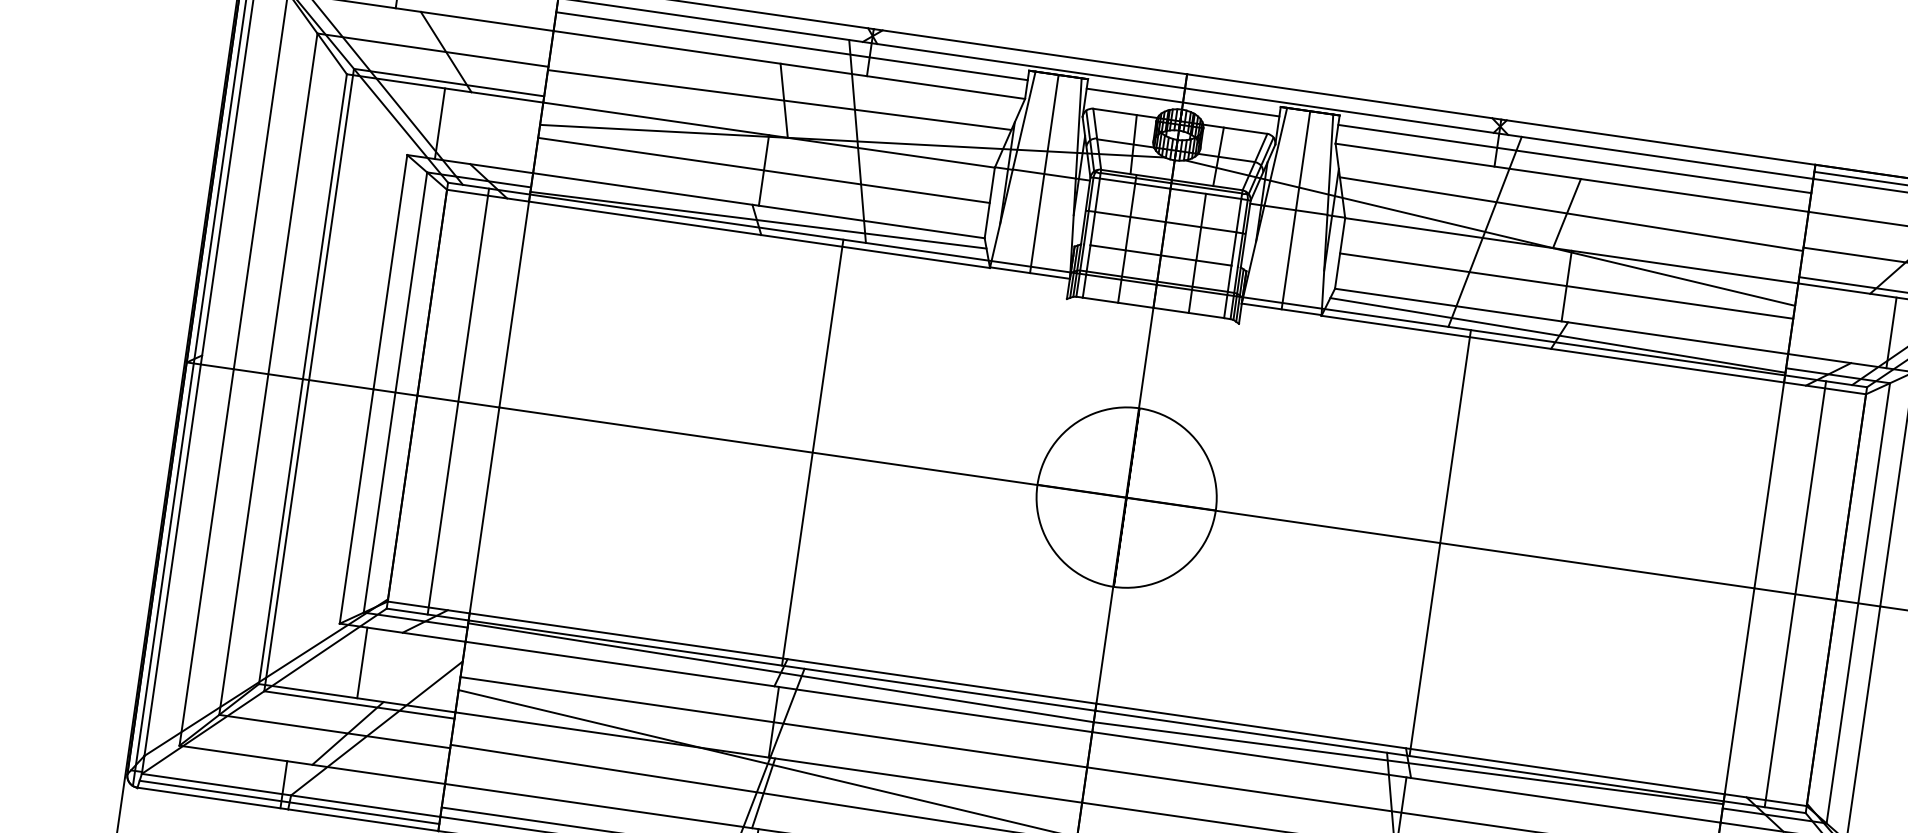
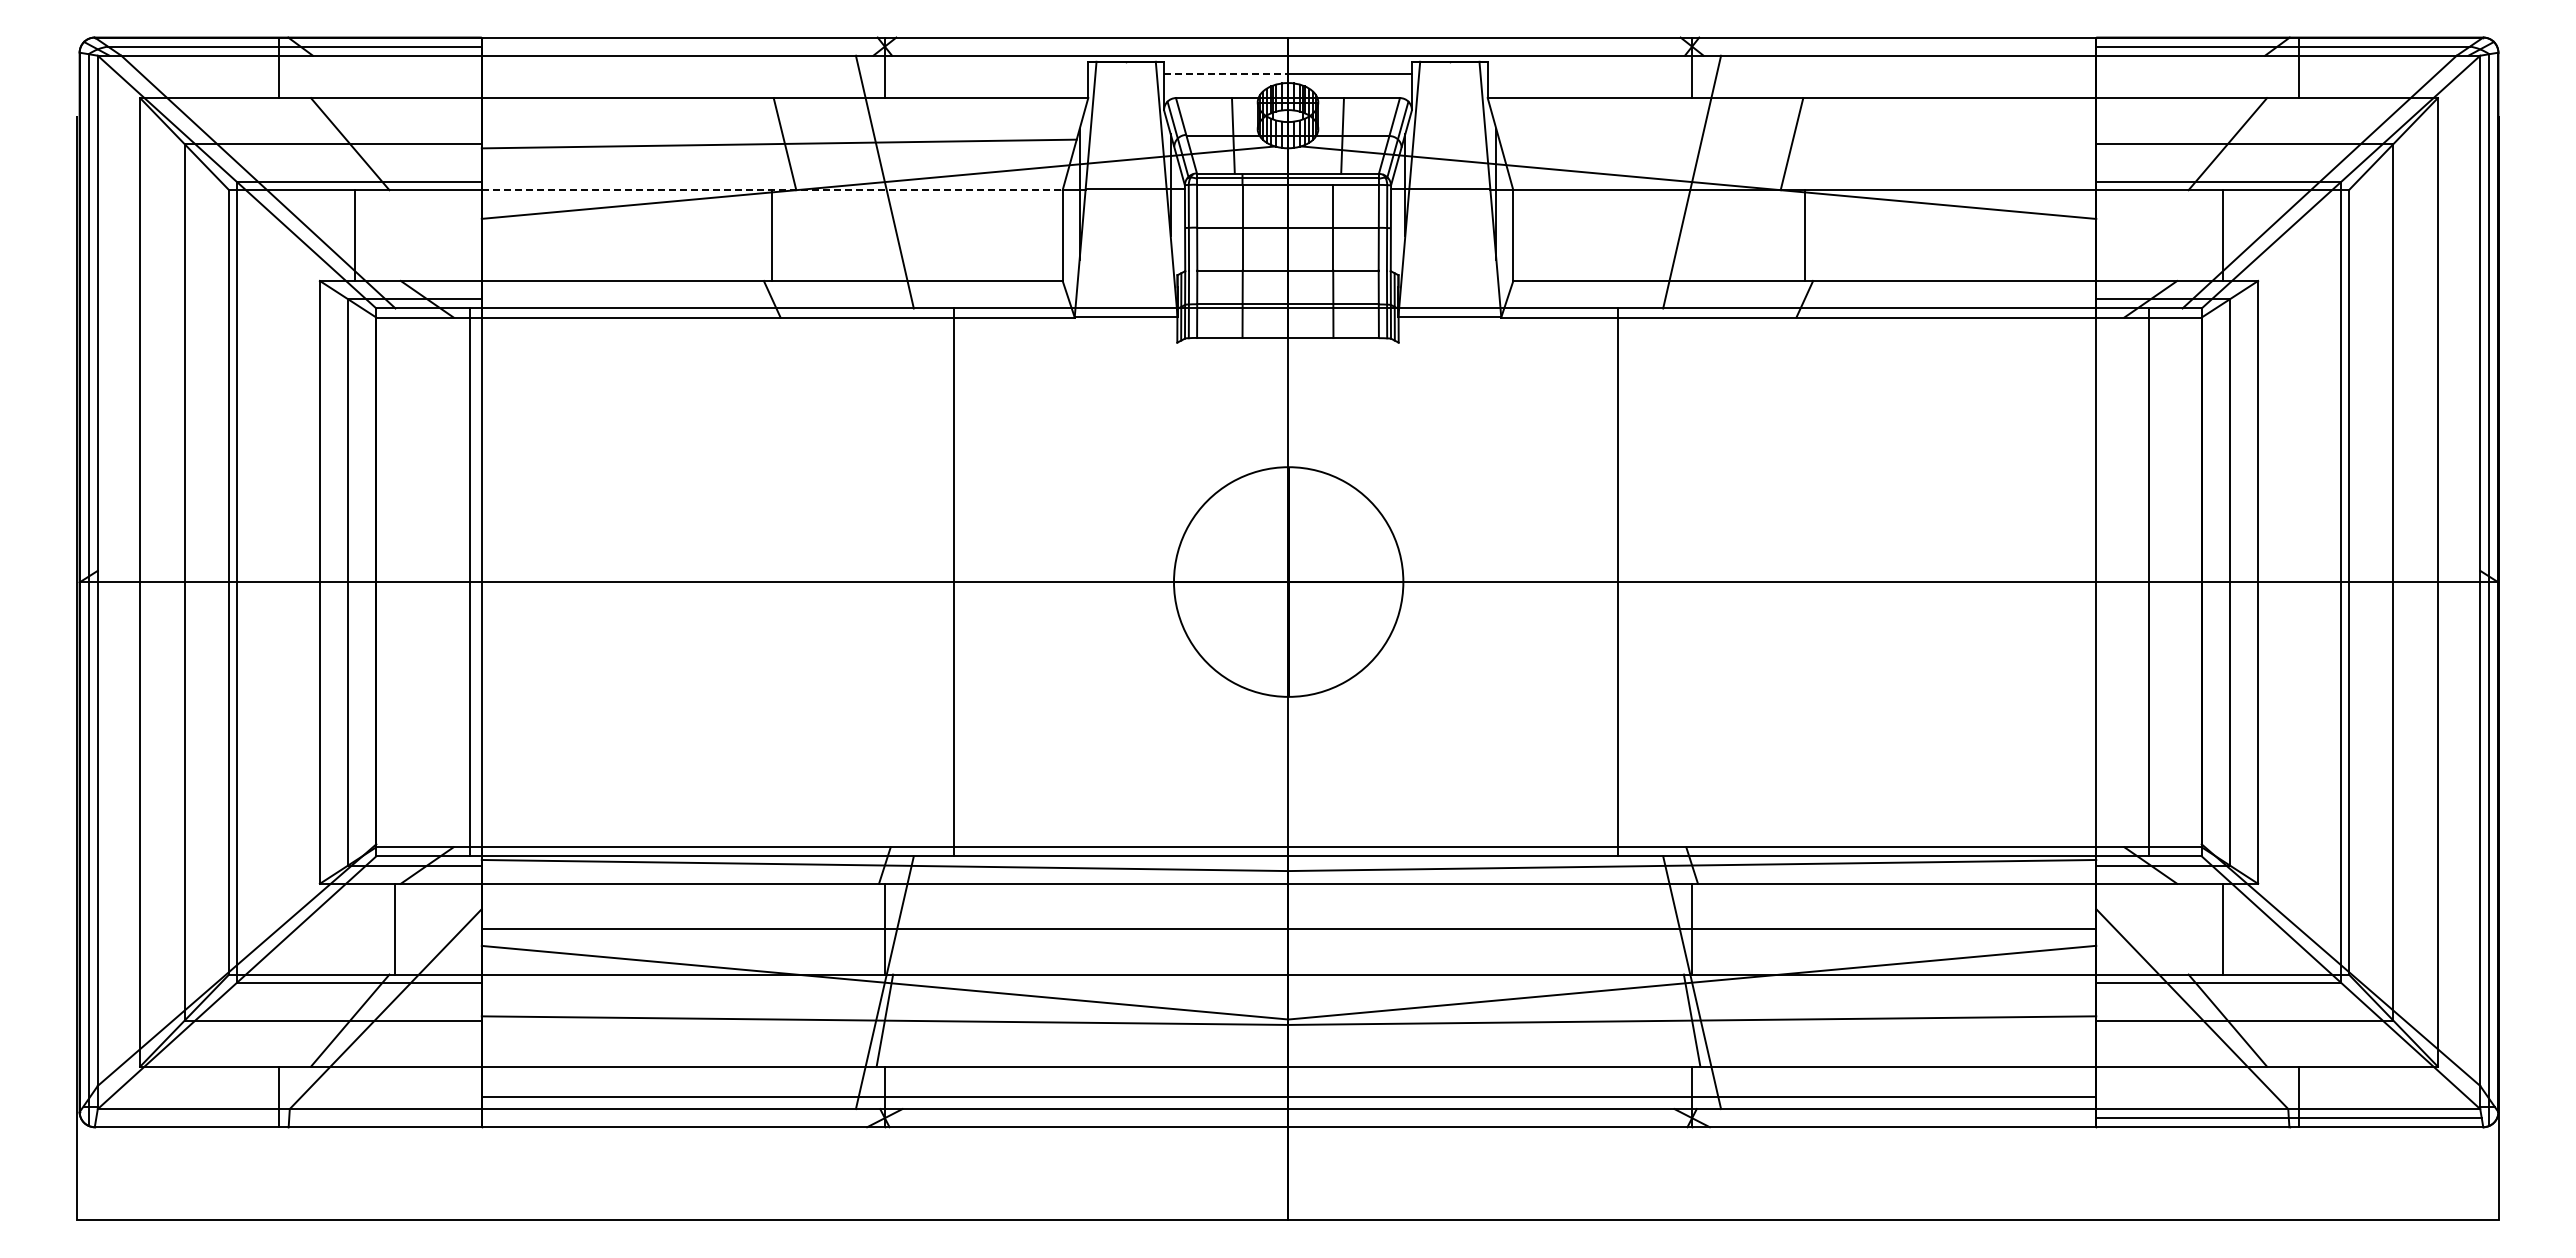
line: (791, 45) -> (784, 73), removed
line: (1135, 95) -> (1226, 73), solid -> dashed
line: (769, 135) -> (772, 190), solid -> dashed
line: (1574, 158) -> (1791, 73), removed
line: (763, 170) -> (771, 235), removed
line: (1044, 173) -> (1126, 188), removed
line: (1295, 209) -> (1449, 188), removed
line: (1571, 213) -> (1797, 143), removed
line: (757, 220) -> (773, 299), removed
line: (1566, 286) -> (1804, 235), removed
line: (1557, 335) -> (1802, 299), removed
line: (458, 401) -> (470, 582), moved
line: (812, 452) -> (953, 582), moved
line: (1440, 543) -> (1618, 582), moved
line: (362, 662) -> (395, 928), moved
line: (289, 802) -> (288, 1118), removed

